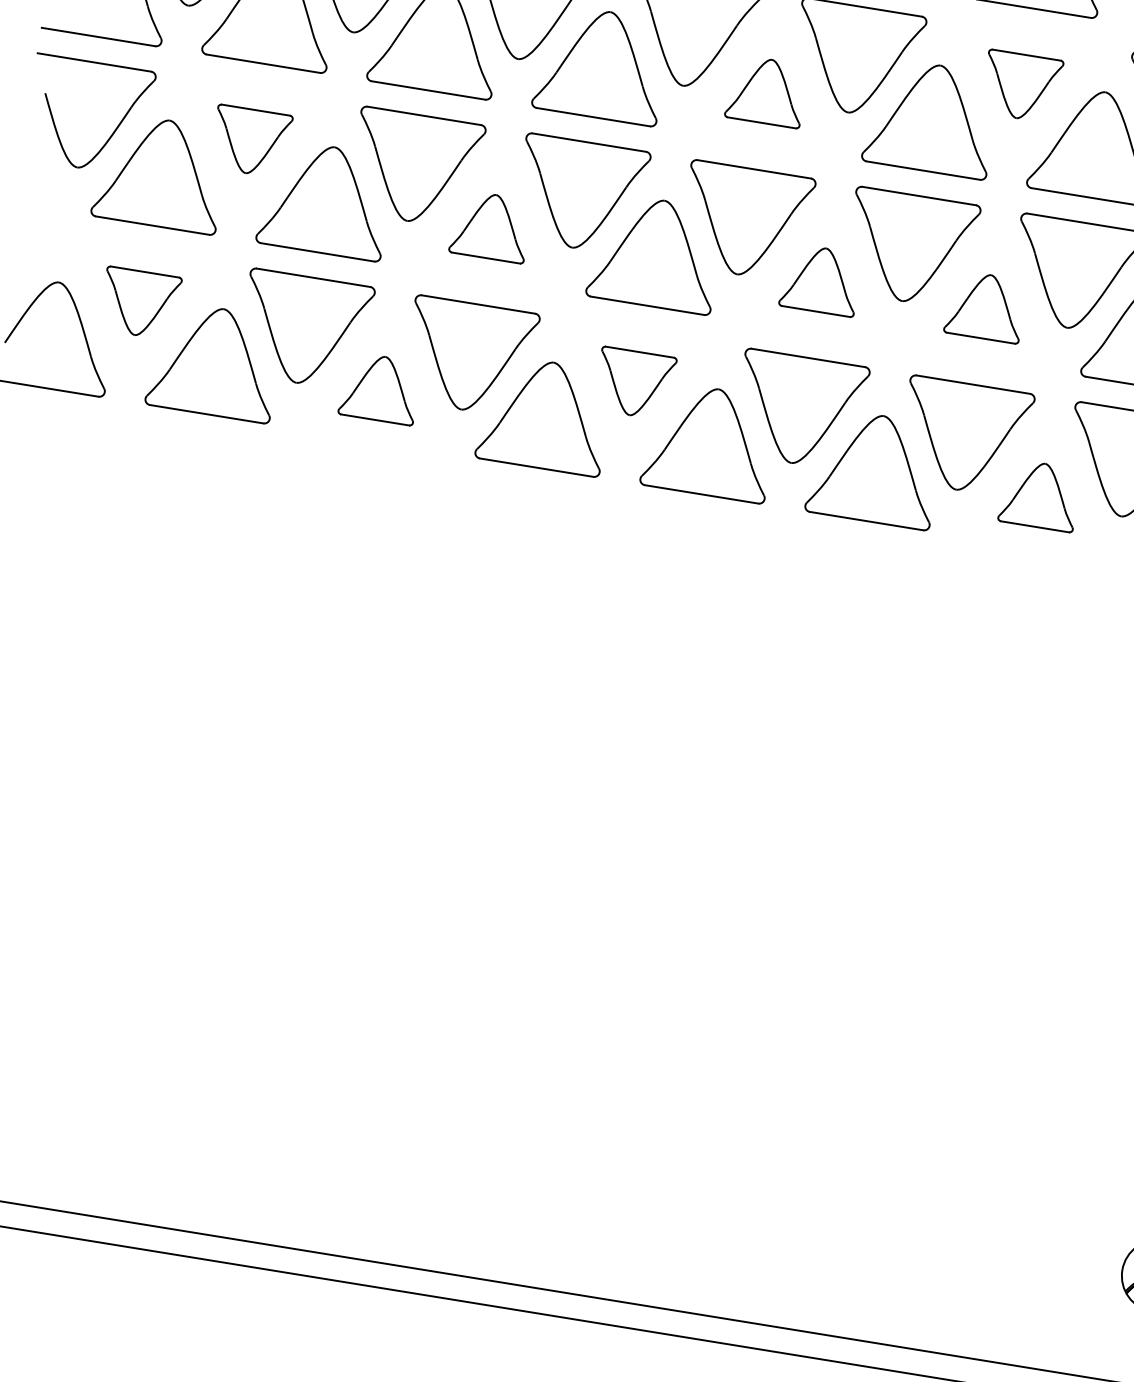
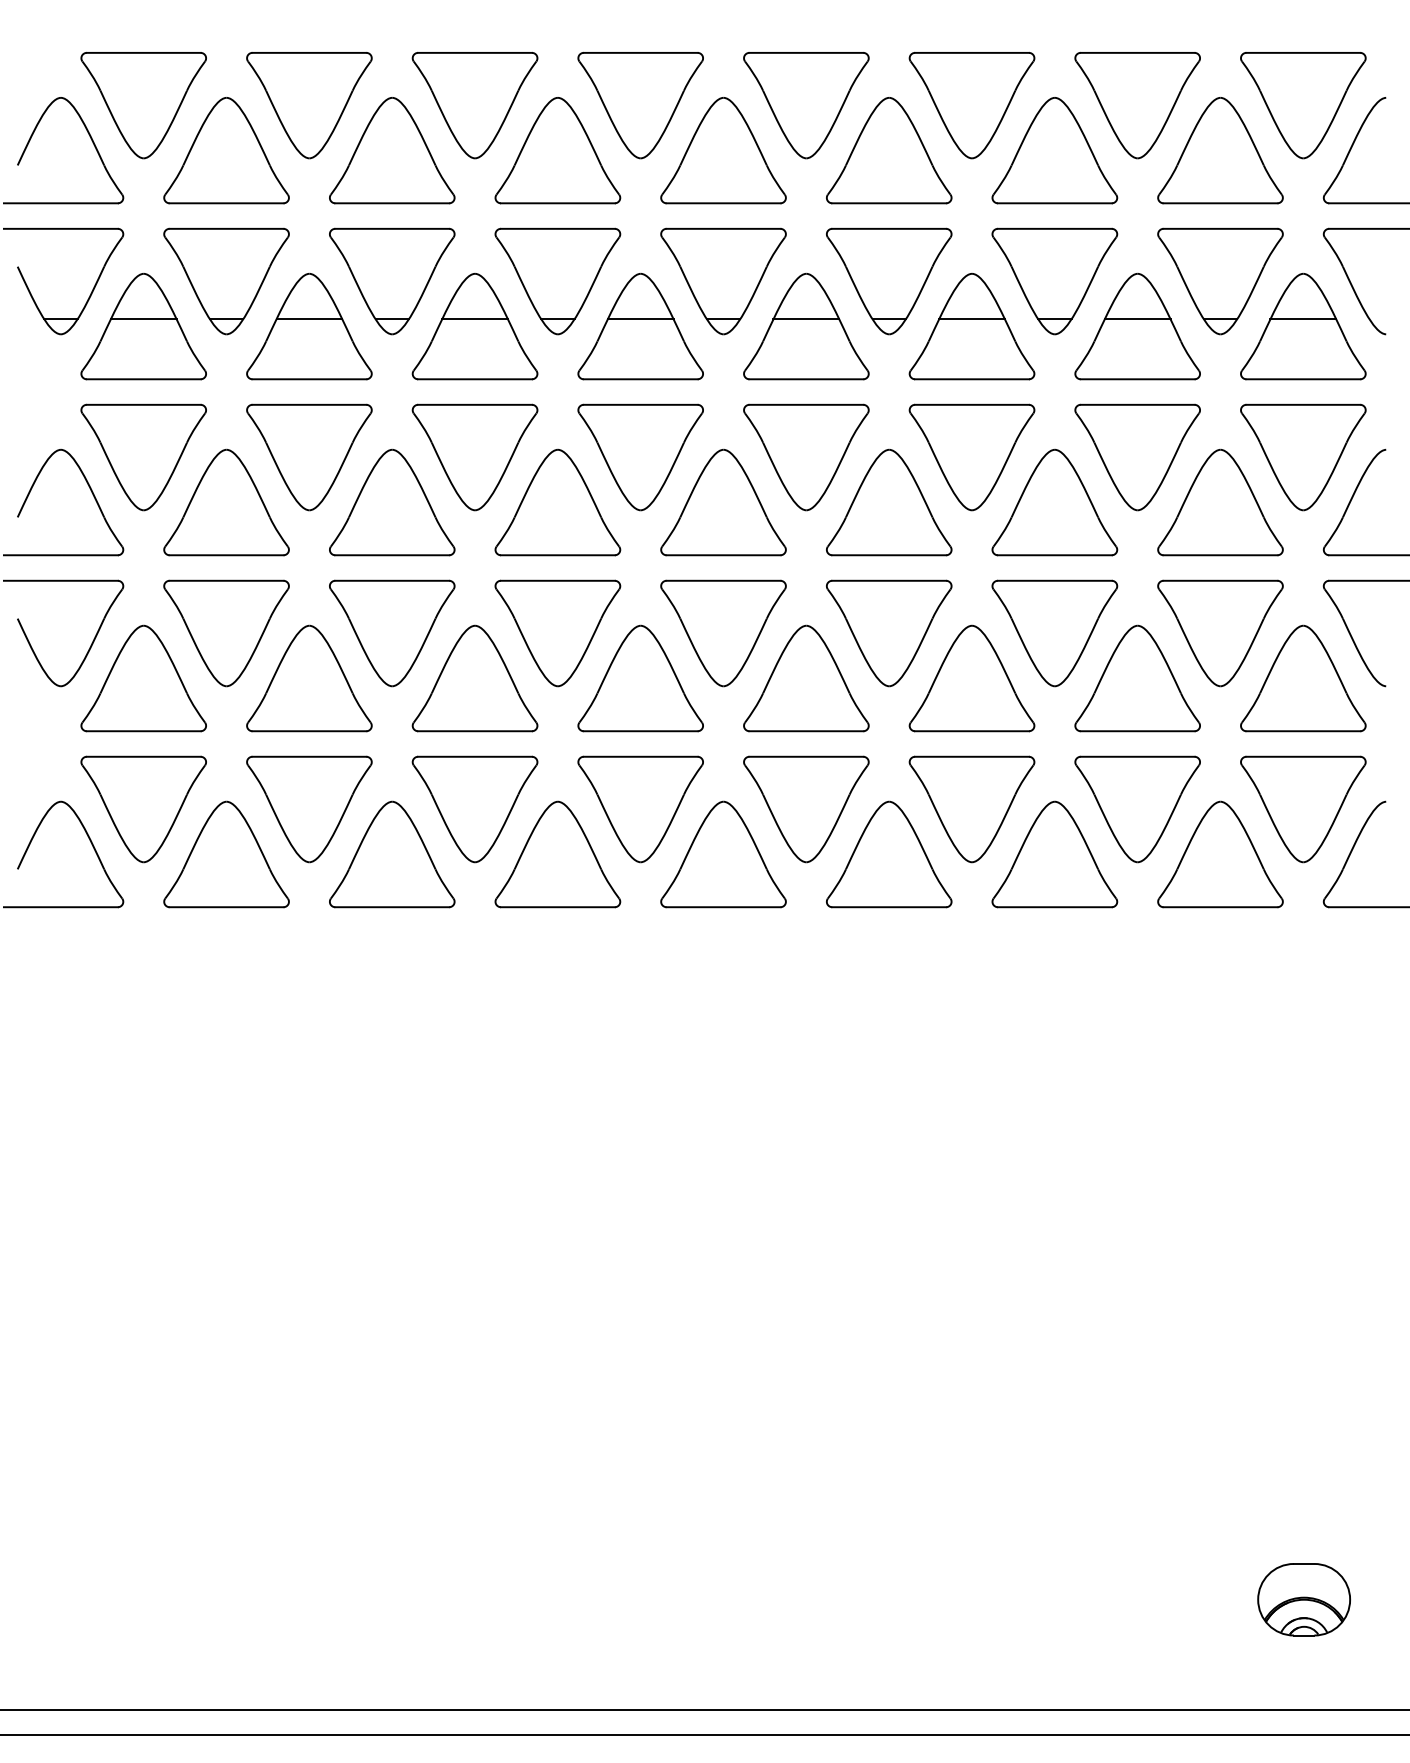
part: (1021, 86) -> (971, 457), size x1.67
part: (766, 91) -> (723, 502), size x1.67
part: (250, 141) -> (226, 633), size x1.67
part: (490, 226) -> (474, 678), size x1.67
part: (821, 280) -> (806, 678), size x1.67
part: (139, 303) -> (143, 809), size x1.67
part: (985, 306) -> (971, 678), size x1.67
part: (634, 383) -> (640, 809), size x1.67
part: (380, 388) -> (392, 854), size x1.67
part: (1039, 495) -> (1054, 854), size x1.67

